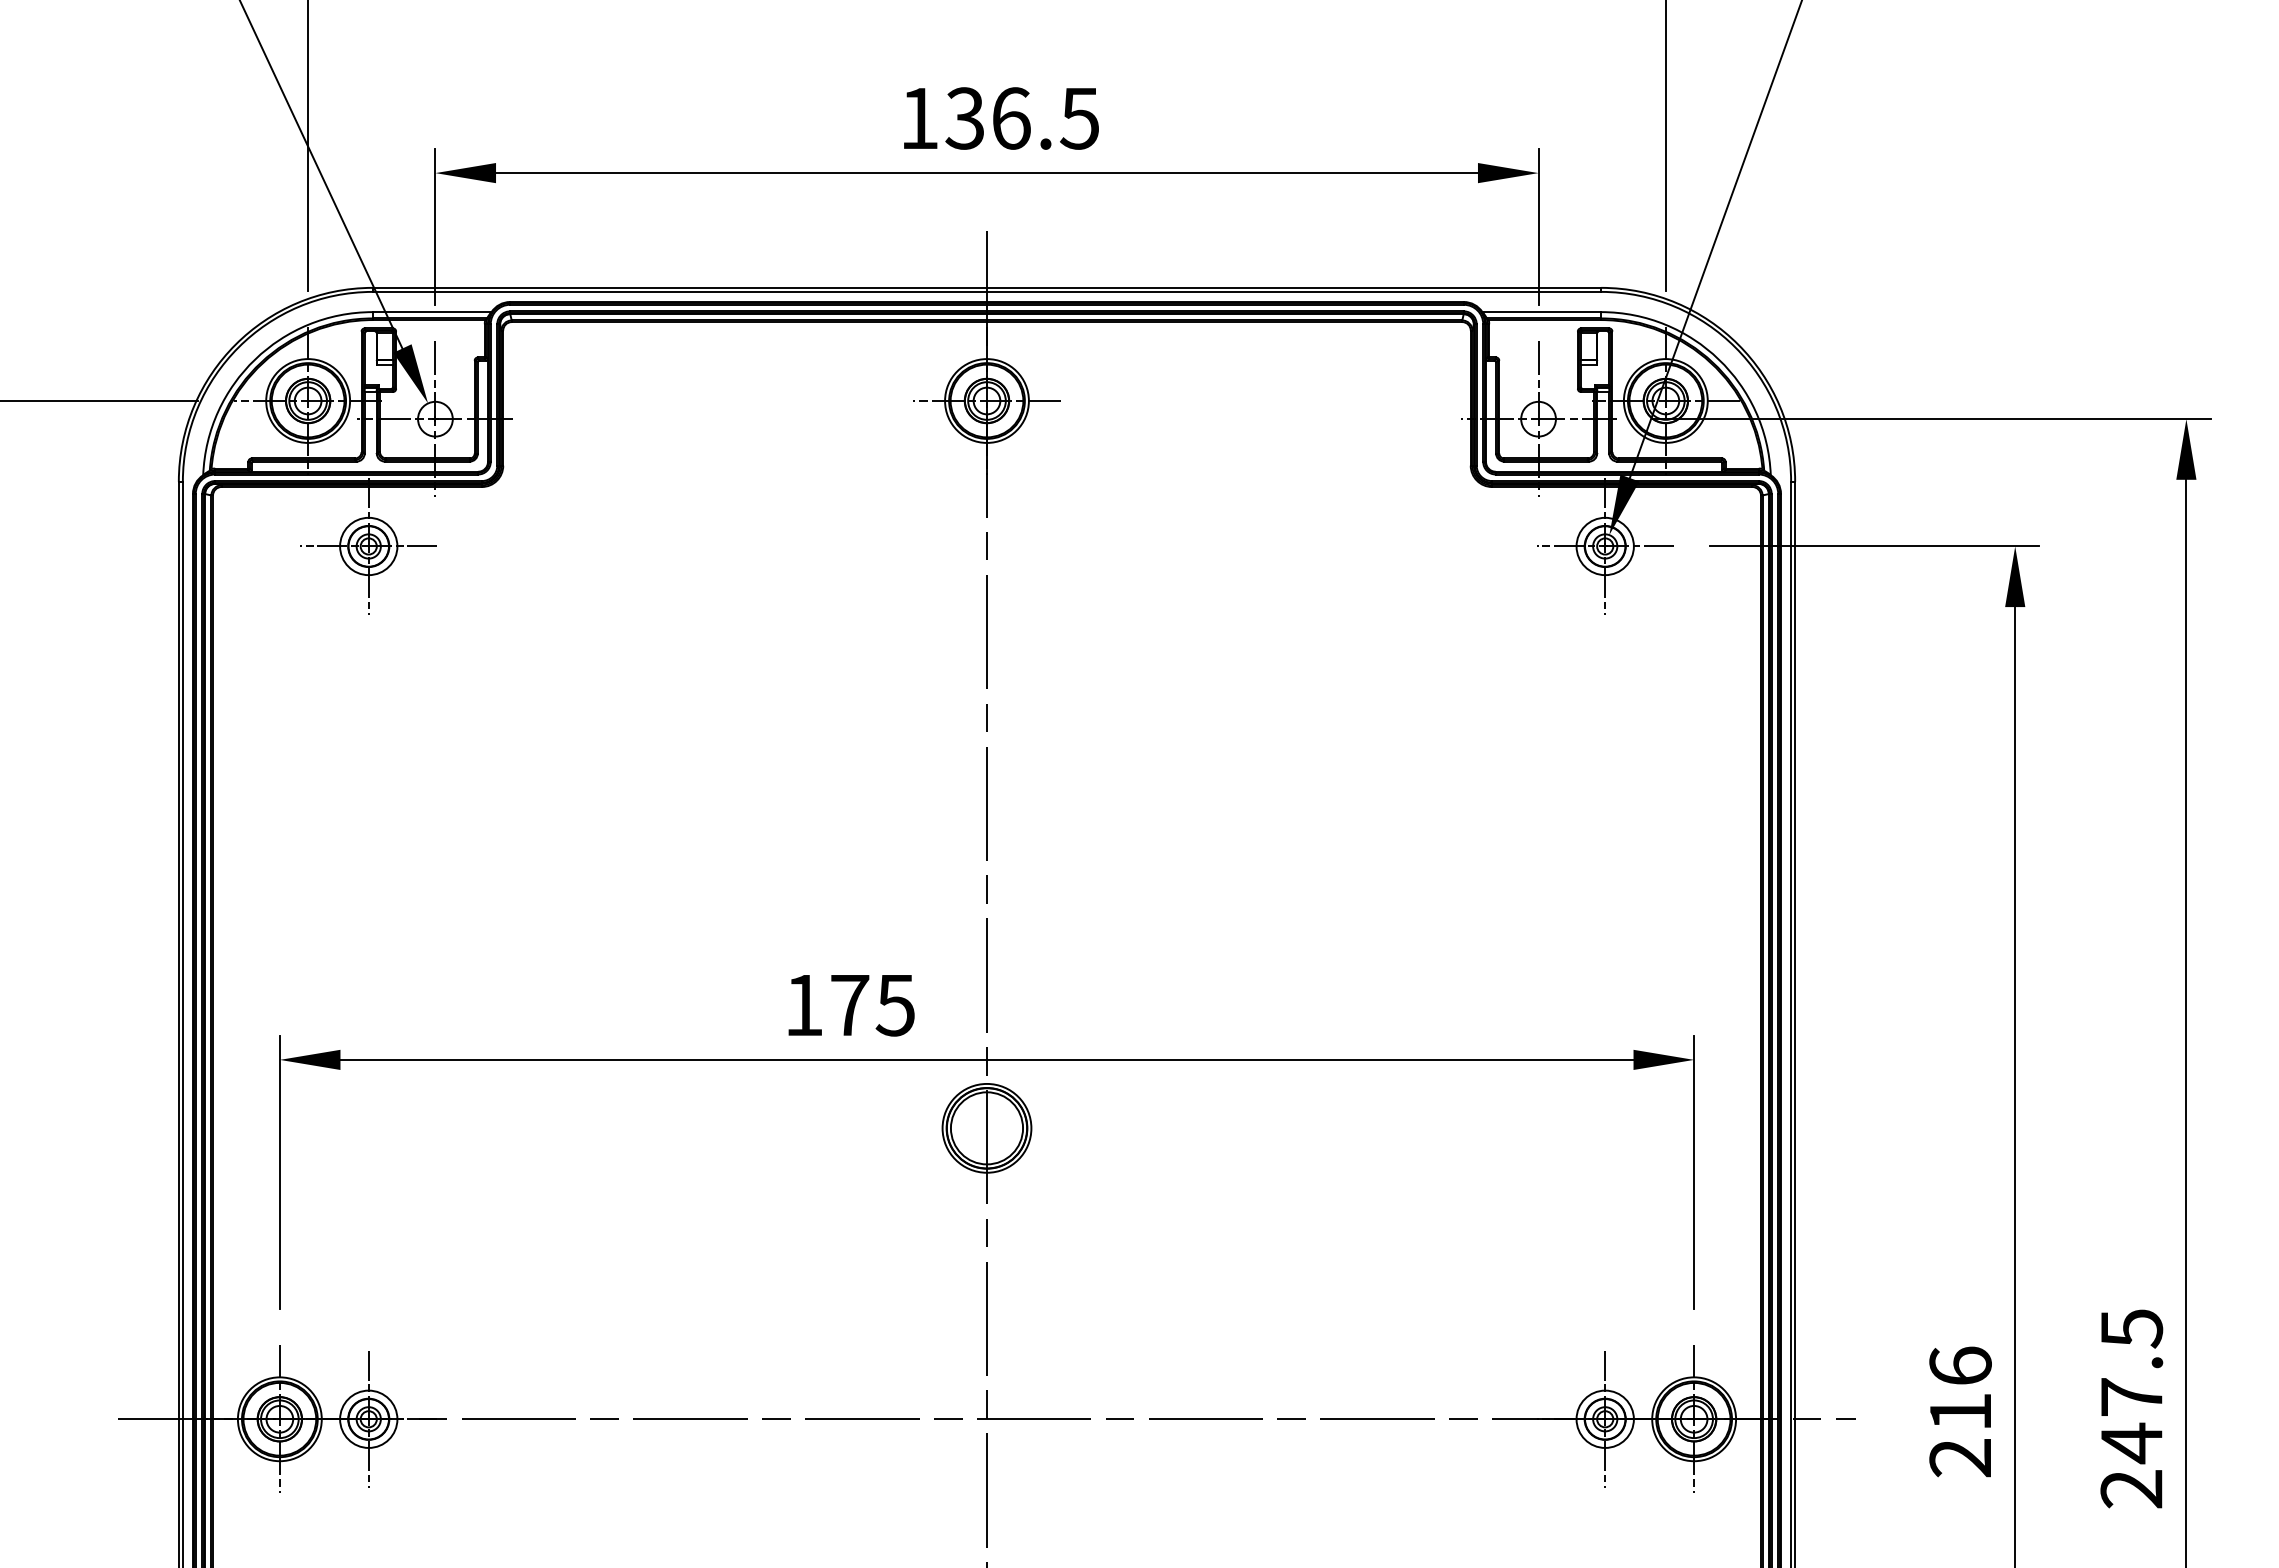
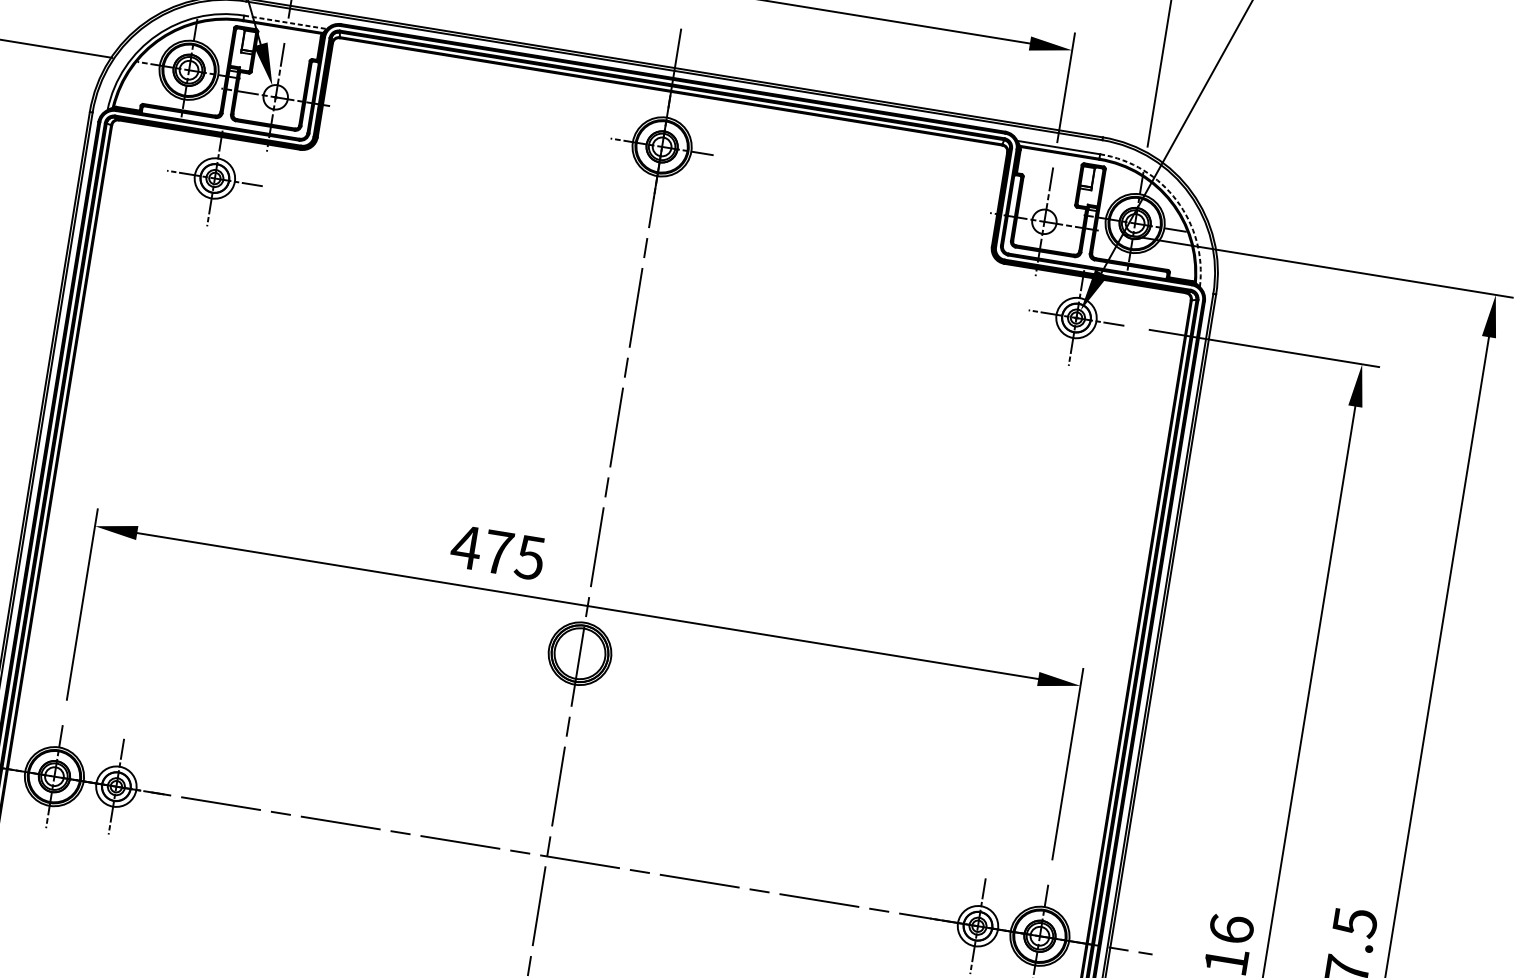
line: (432, 312) -> (285, 22), solid -> dashed
arc: (1718, 359) -> (1176, 200), solid -> dashed
text: (803, 1005) -> (466, 547), 175 -> 475

